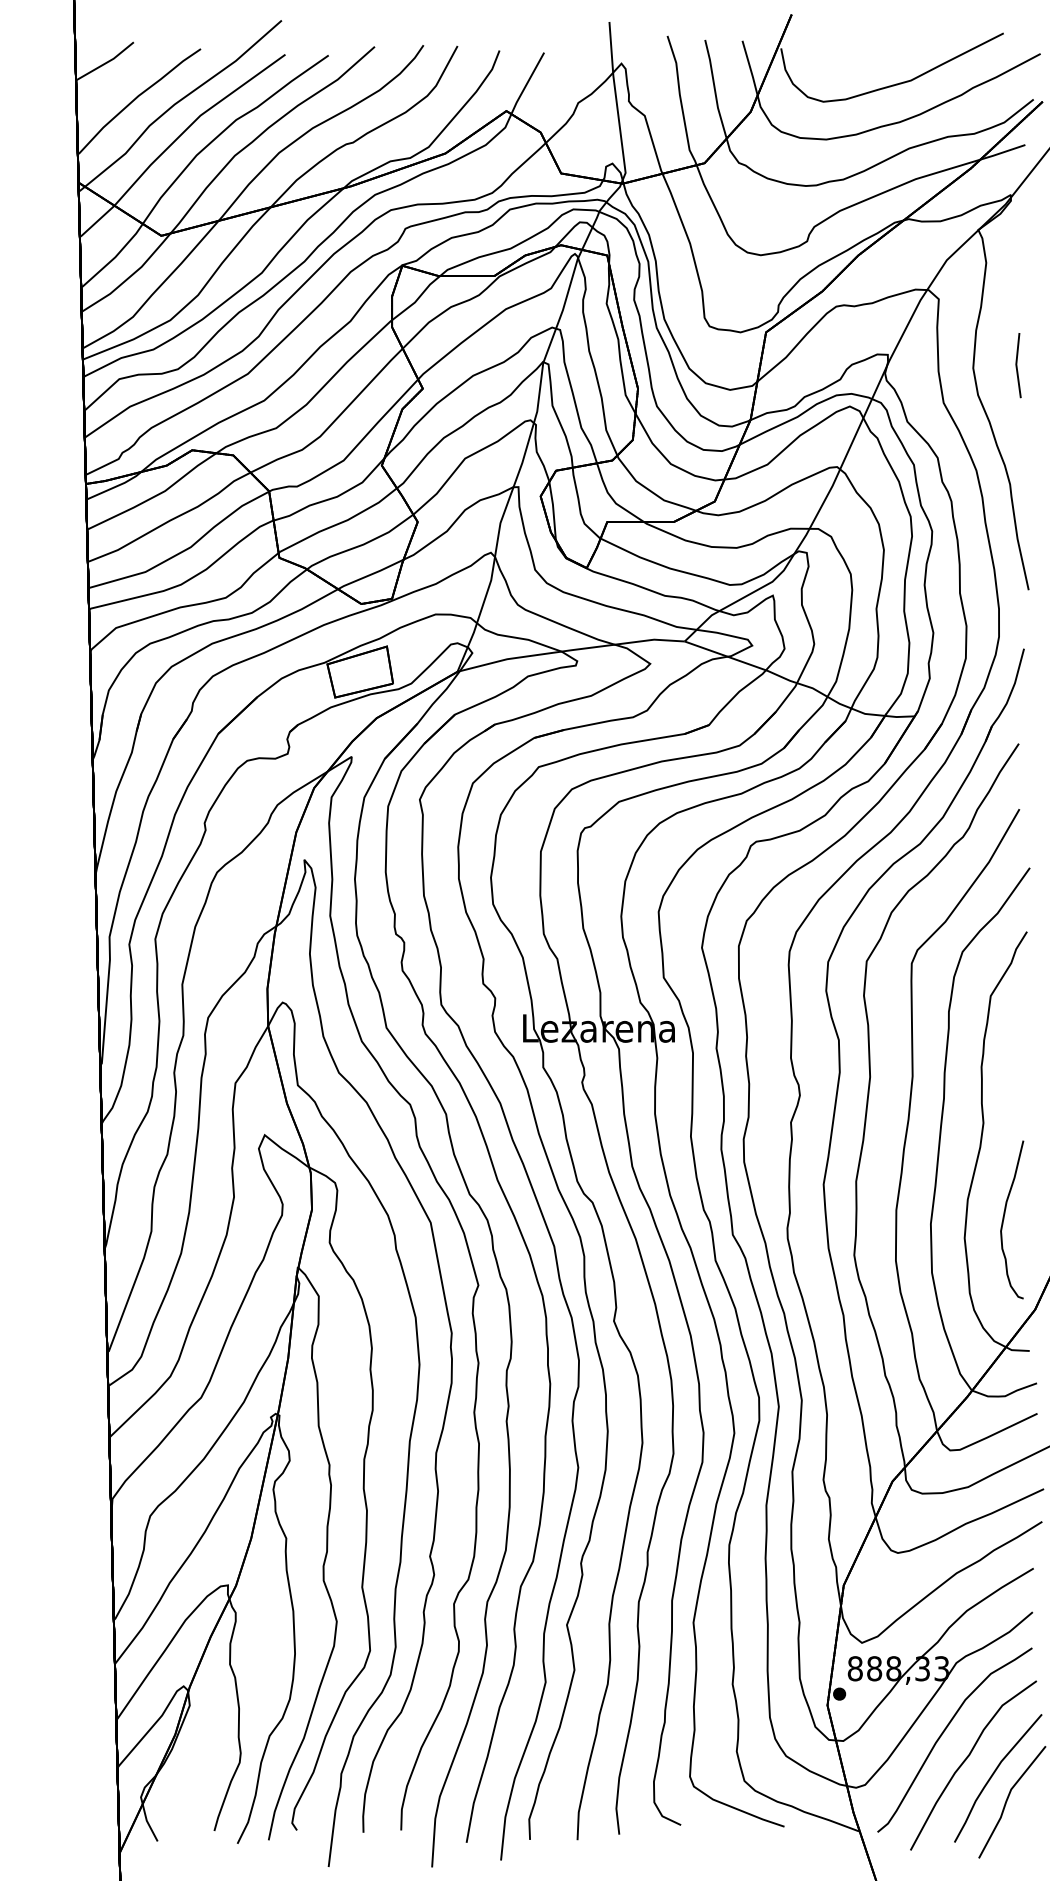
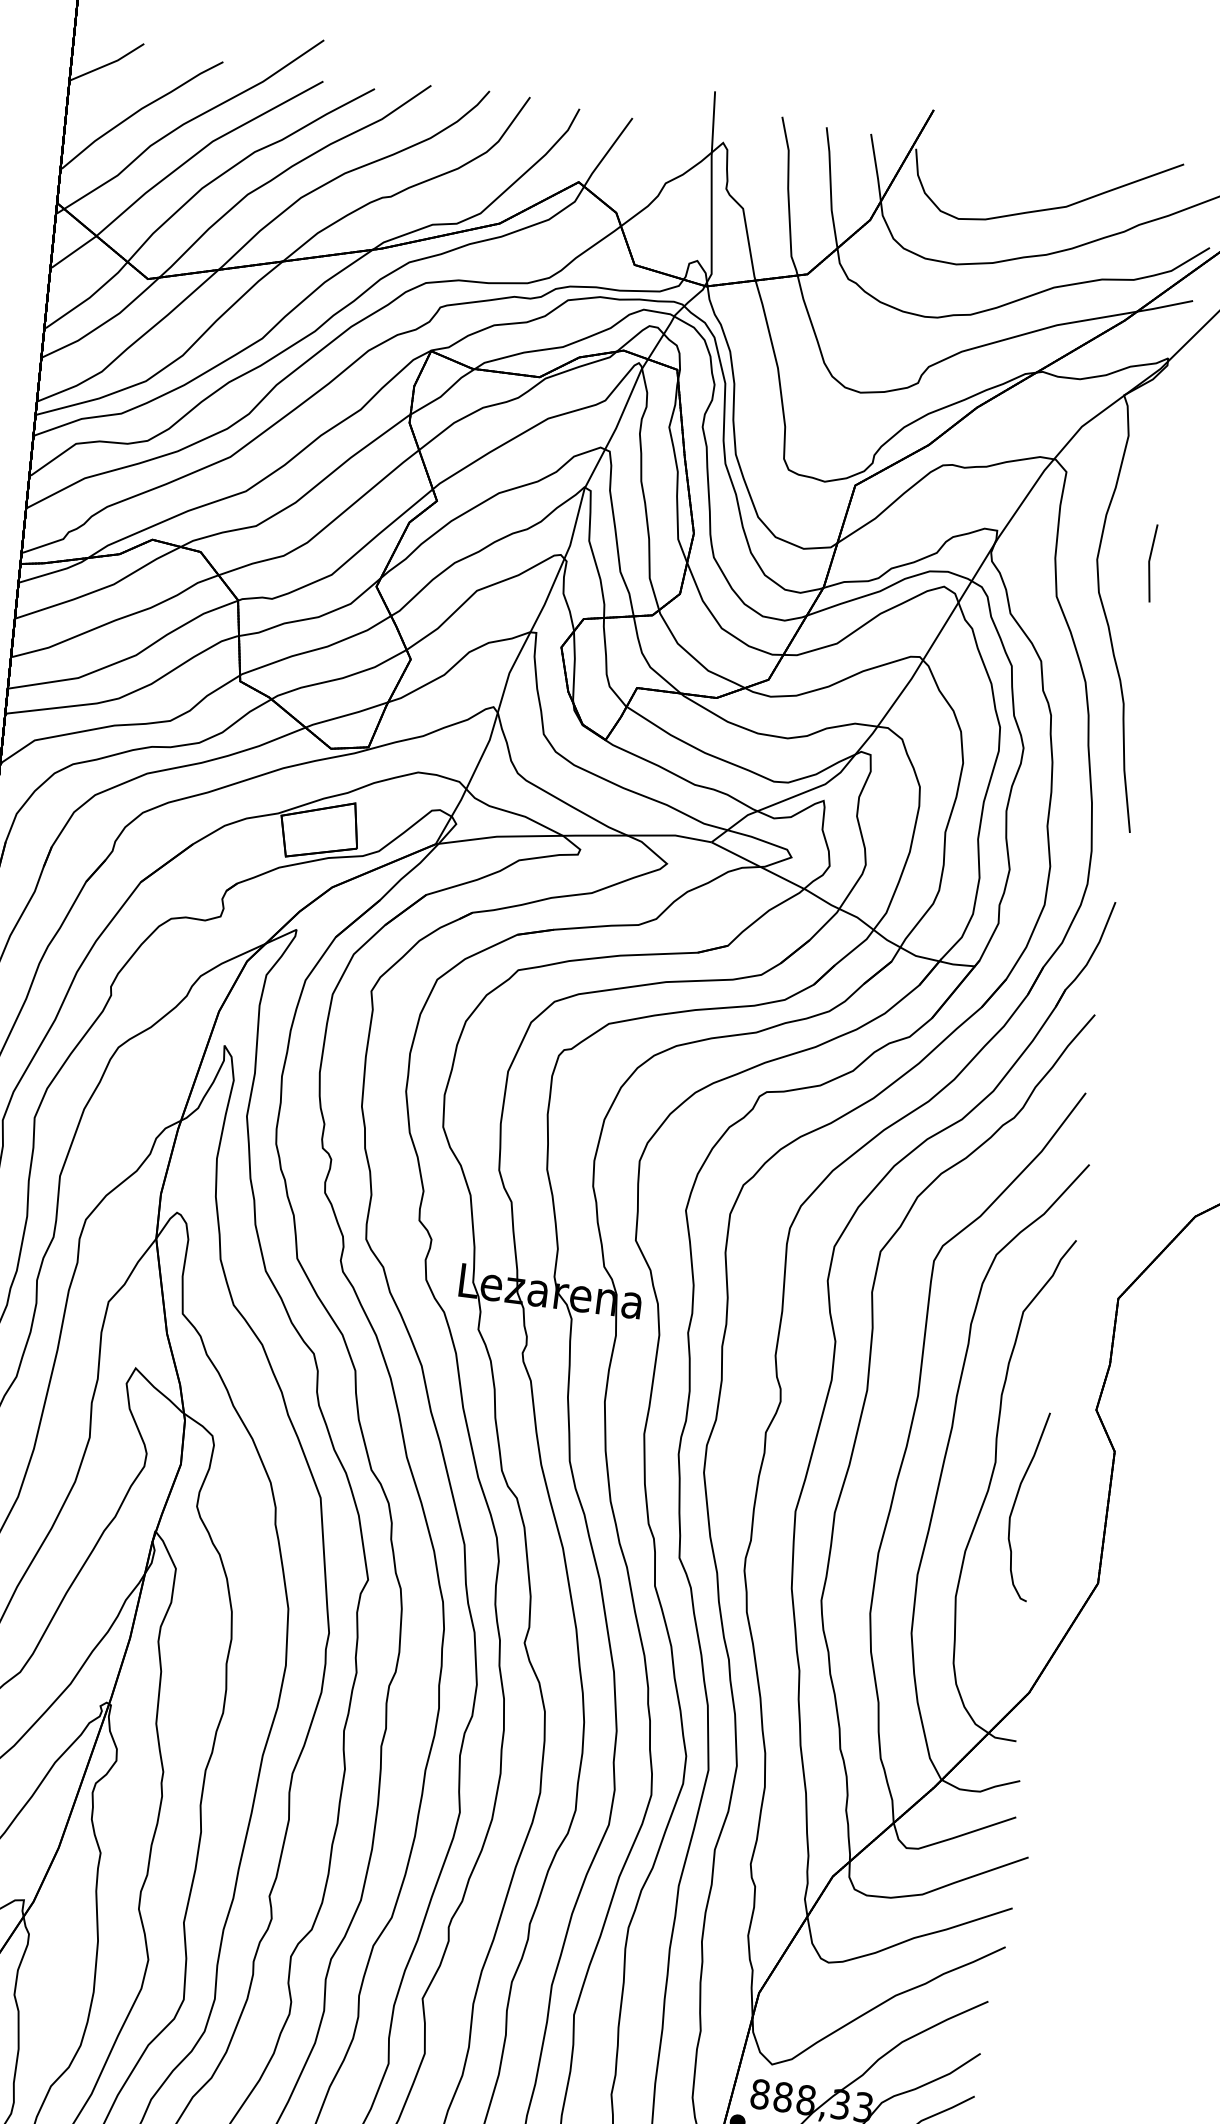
part: (1004, 1219) -> (1015, 1504), moved

